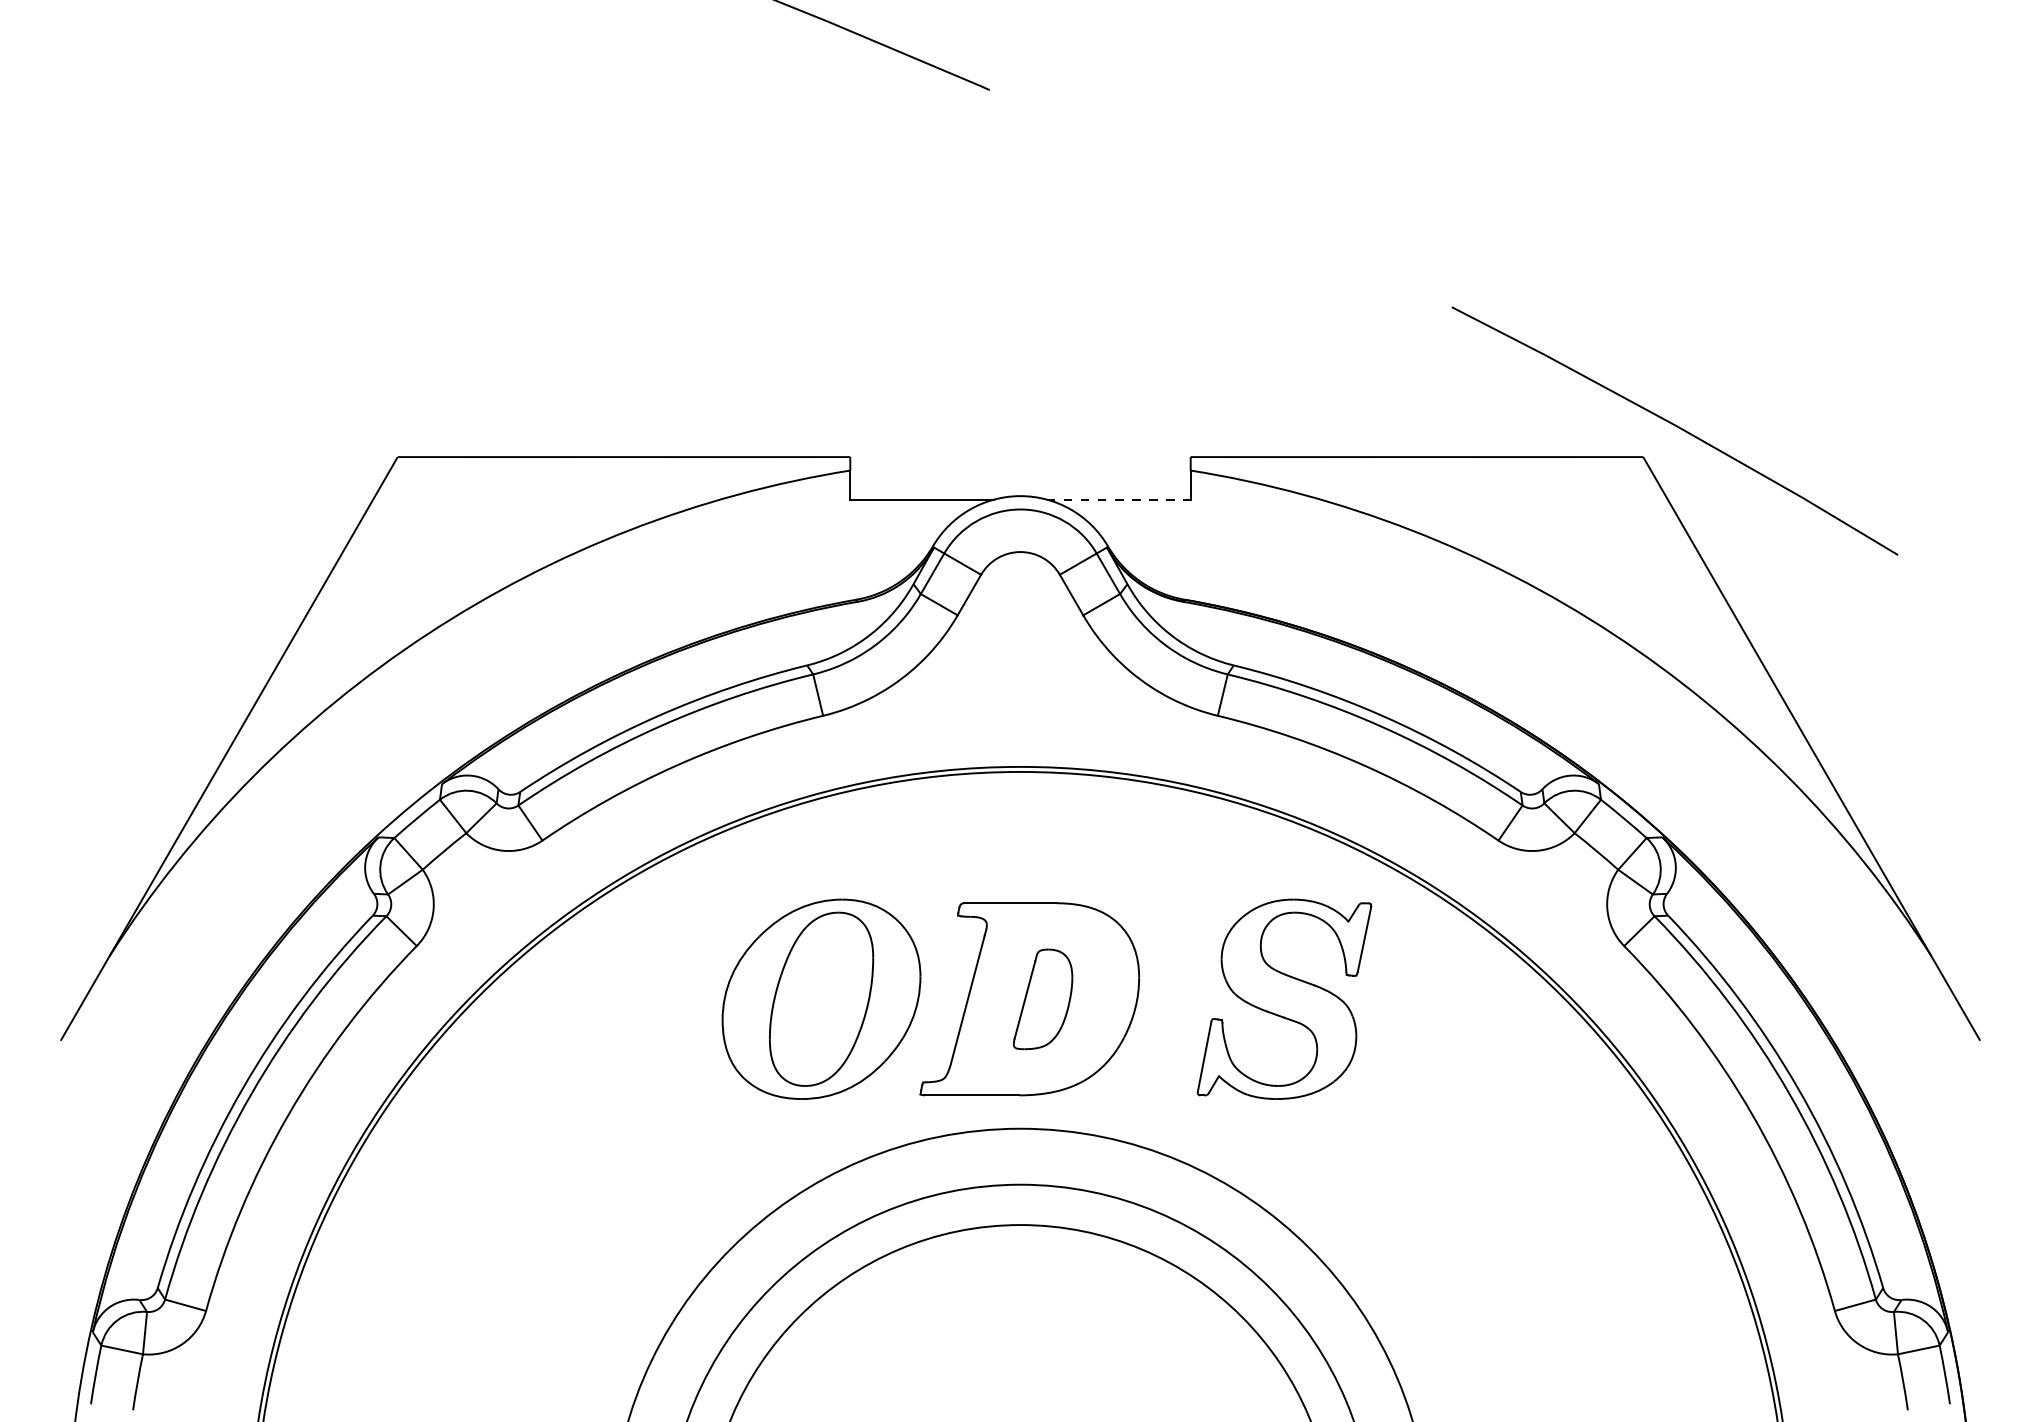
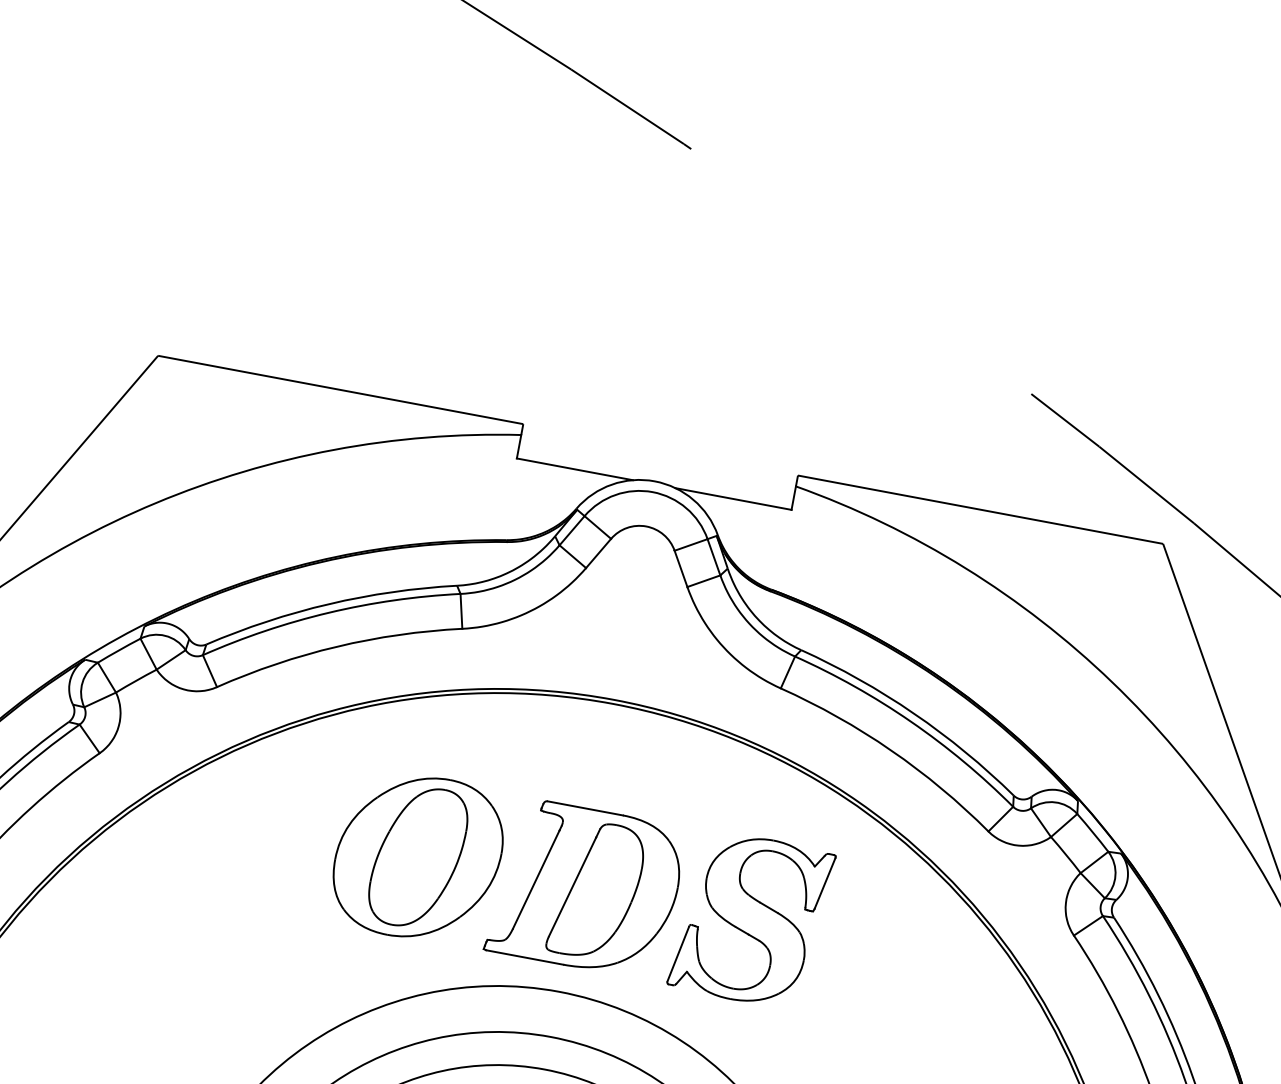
line: (1118, 499) -> (733, 498), dashed -> solid
part: (1284, 998) -> (751, 919), moved
part: (1042, 999) -> (596, 890), size x1.67

